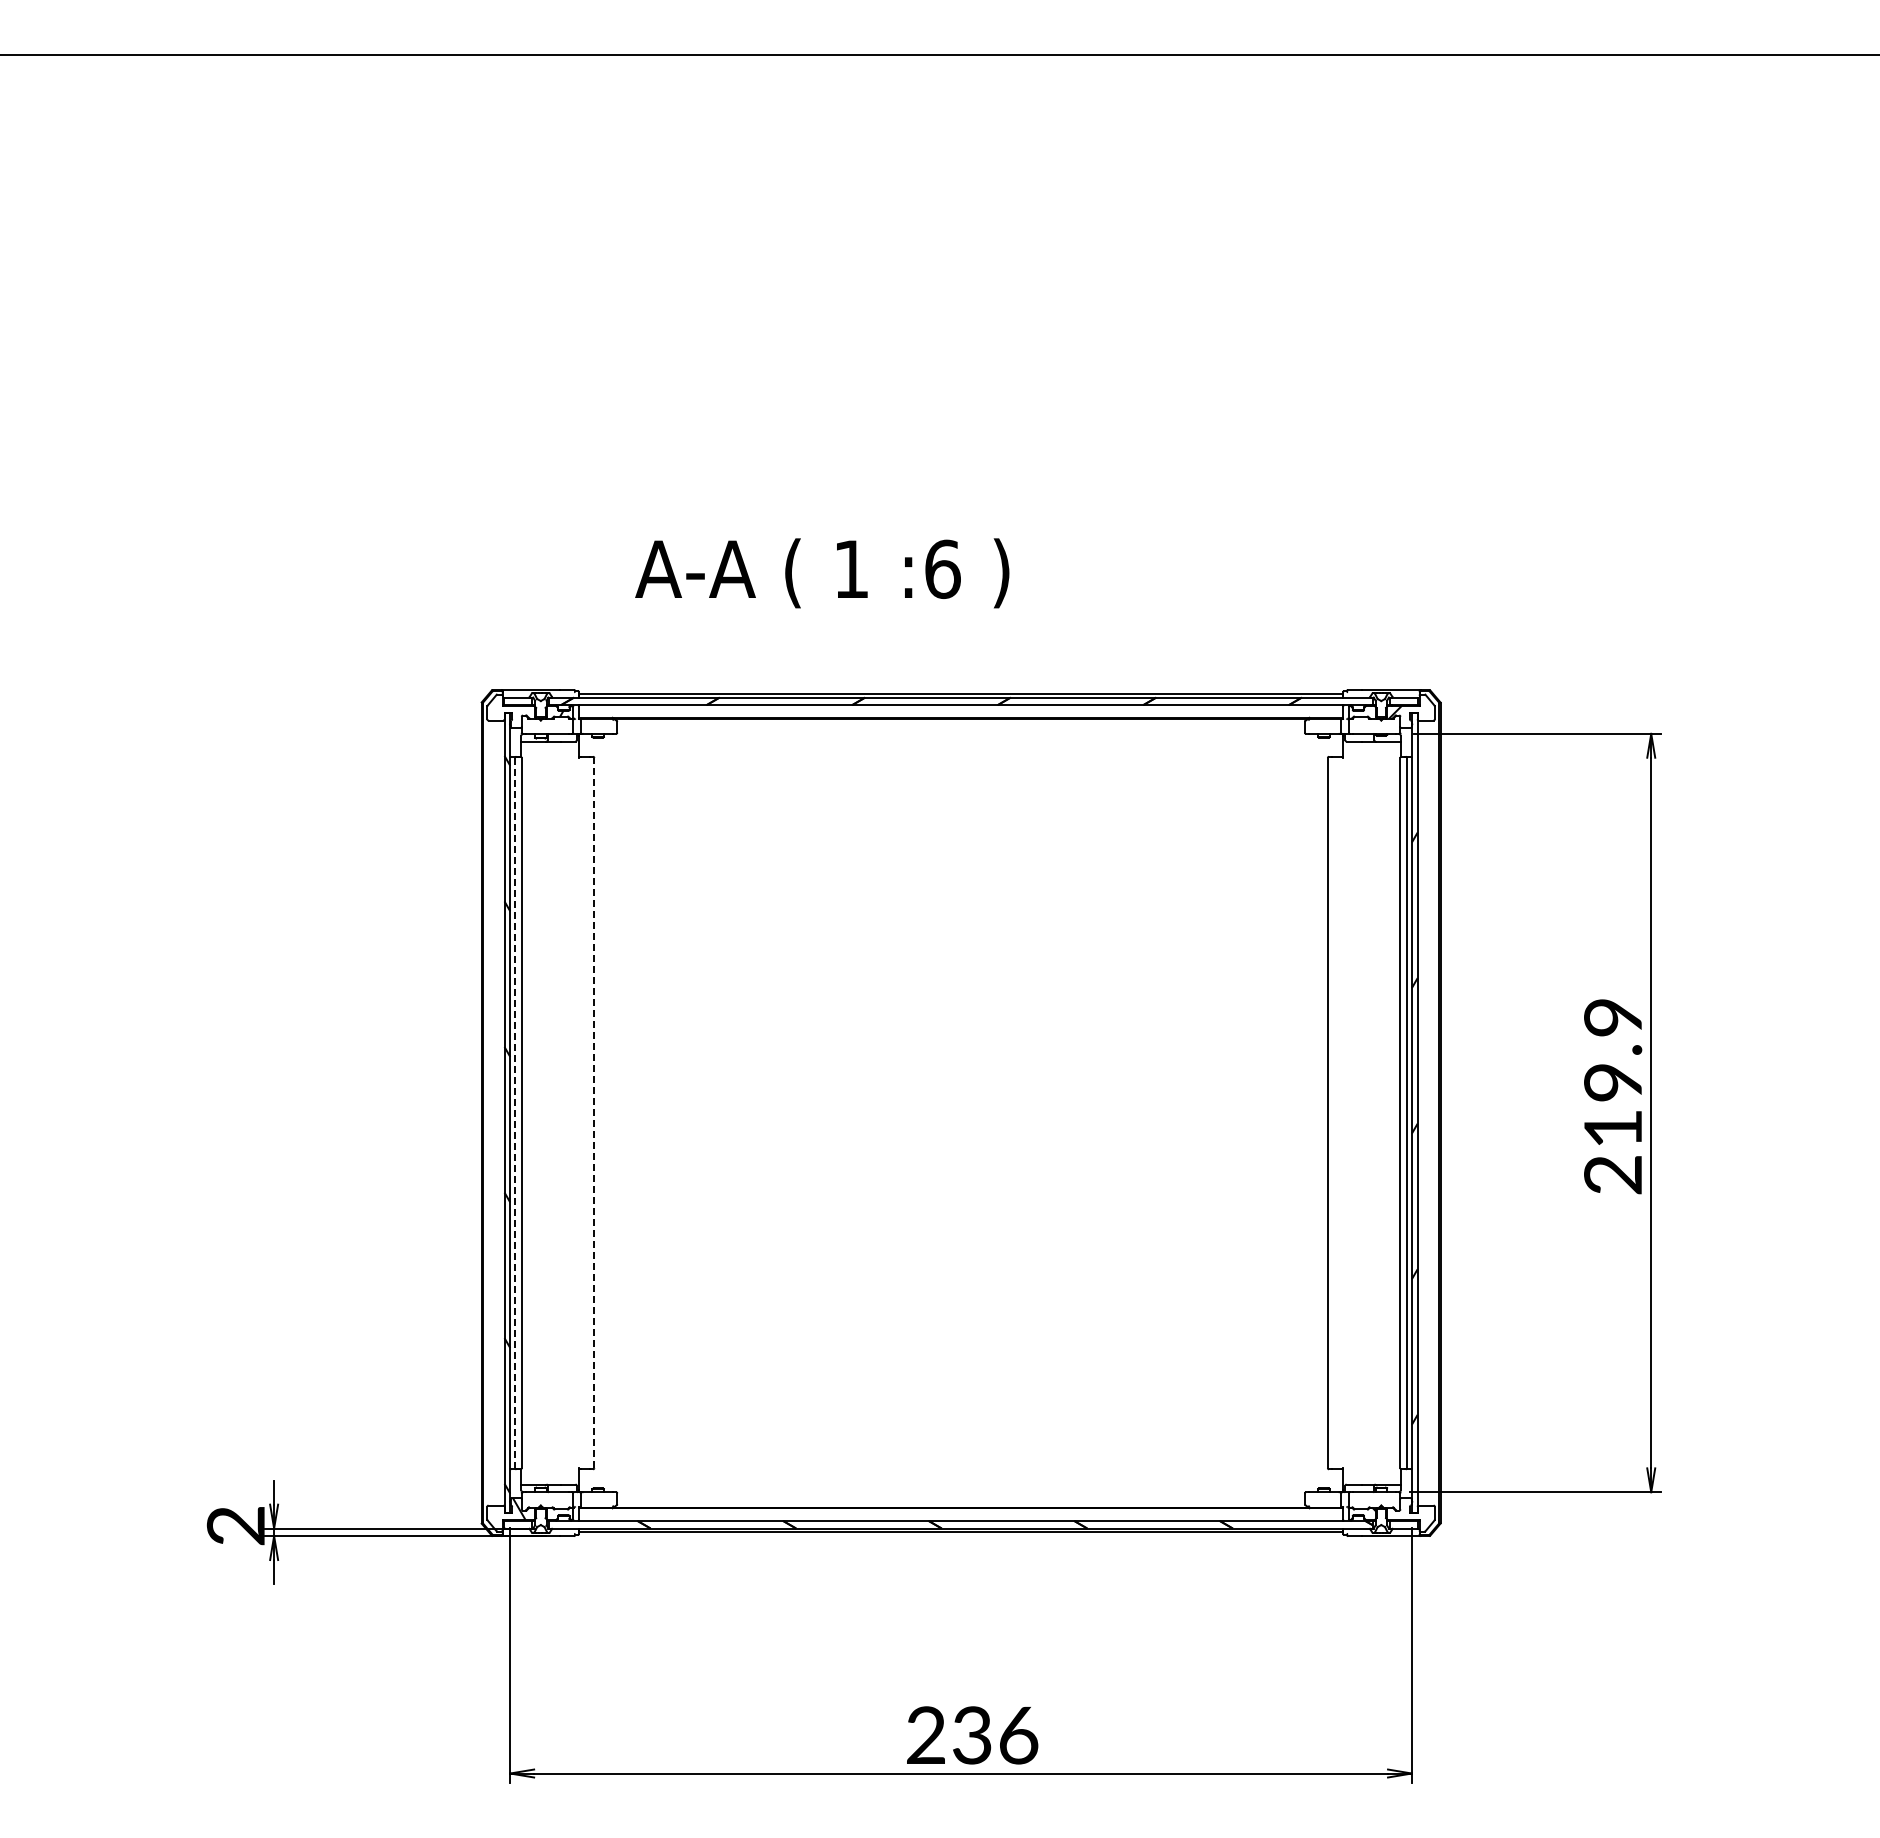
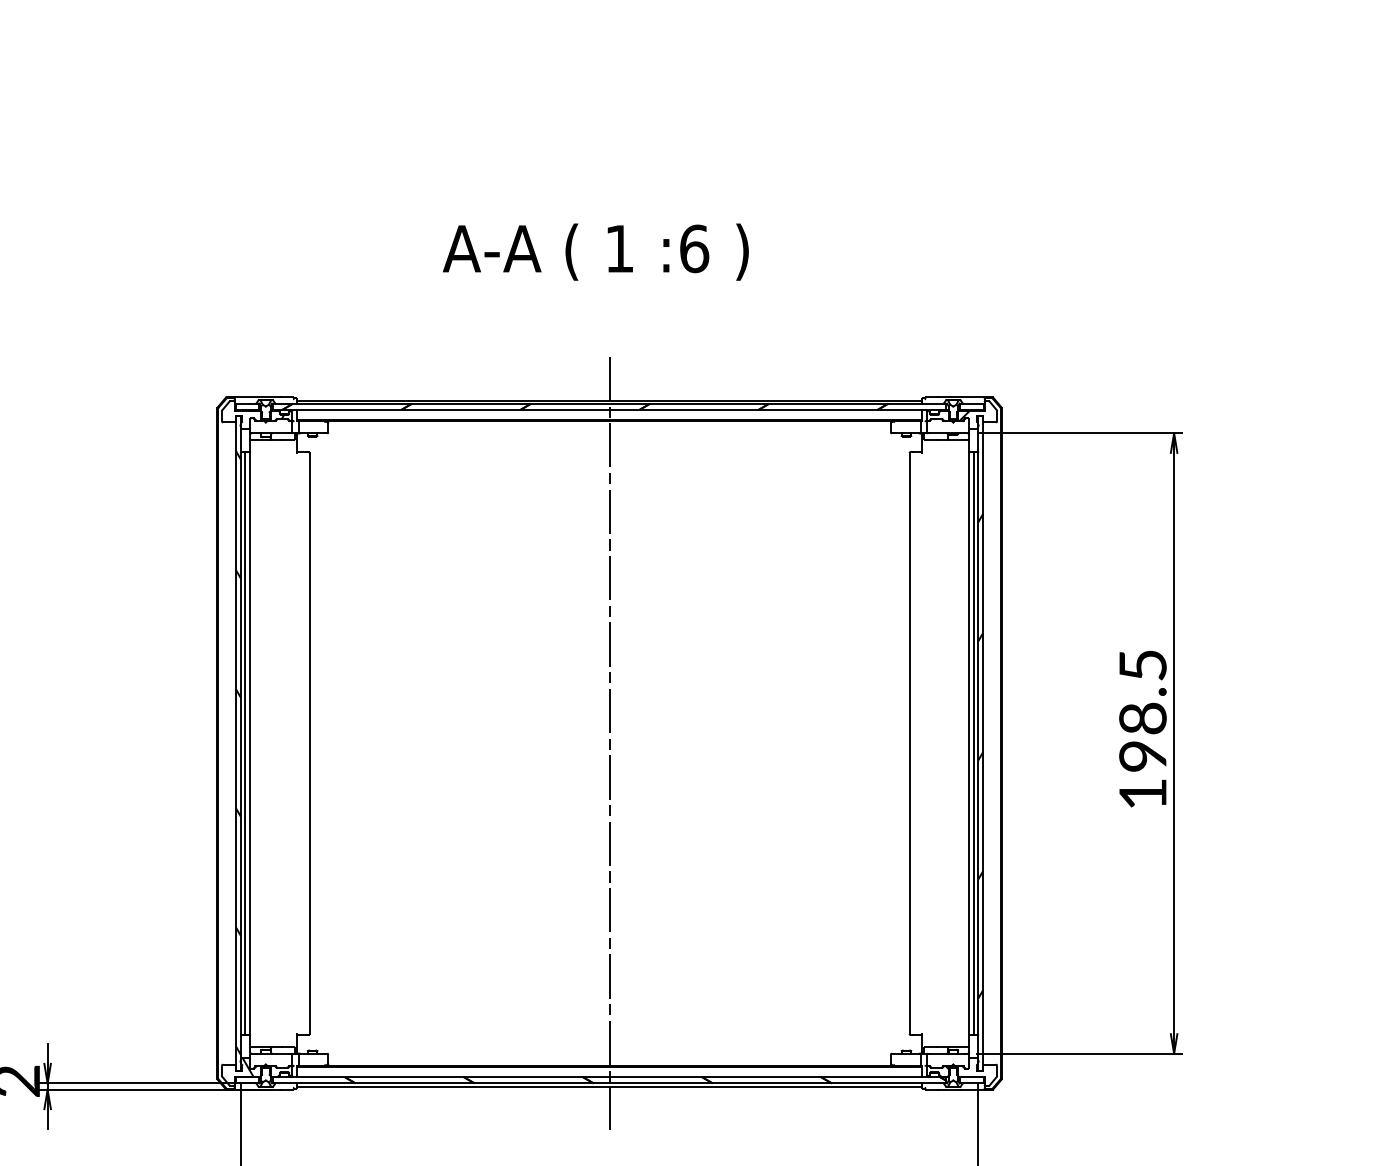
text: (822, 573) -> (596, 252), moved
text: (1613, 1096) -> (1143, 730), 219.9 -> 198.5
line: (594, 1112) -> (309, 743), dashed -> solid
line: (961, 1112) -> (609, 743), added
line: (515, 1113) -> (245, 743), dashed -> solid

